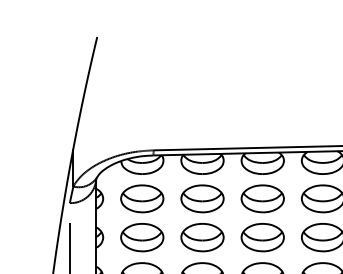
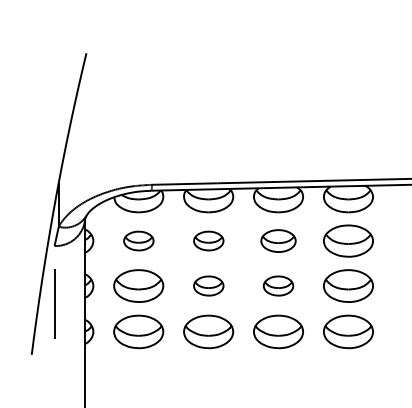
part: (142, 198) -> (138, 240), size x0.6
part: (202, 198) -> (208, 240), size x0.6
part: (262, 198) -> (278, 240), size x0.7
part: (202, 237) -> (208, 285), size x0.6
part: (262, 237) -> (278, 285), size x0.6

